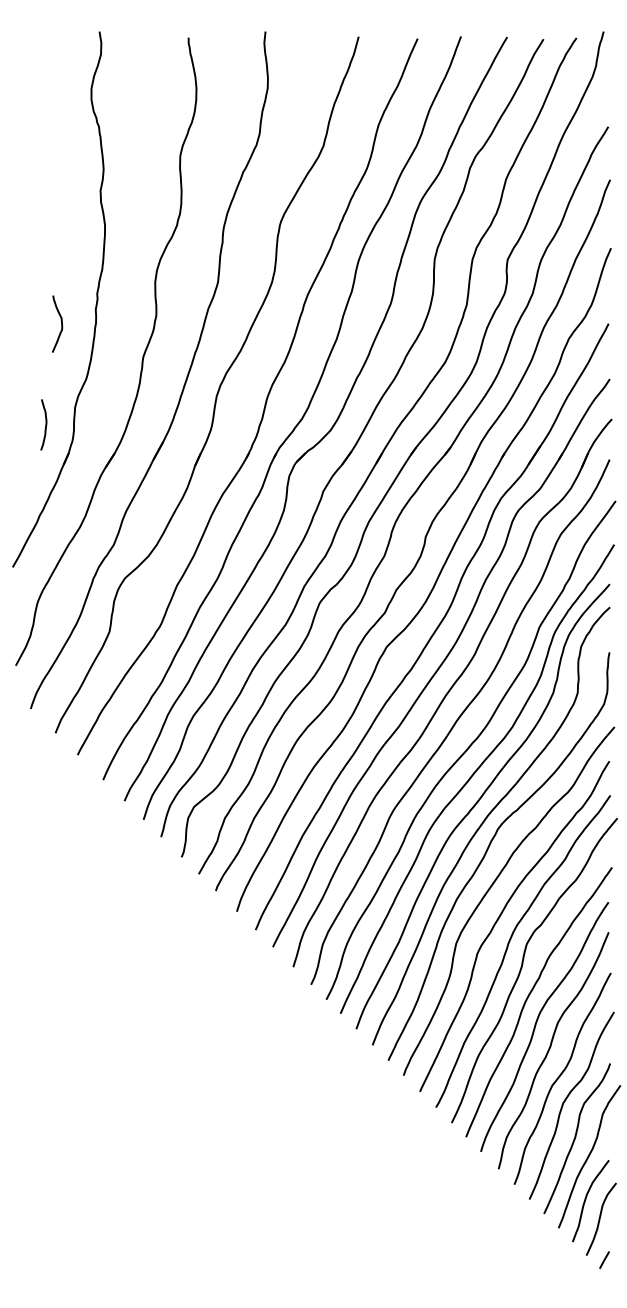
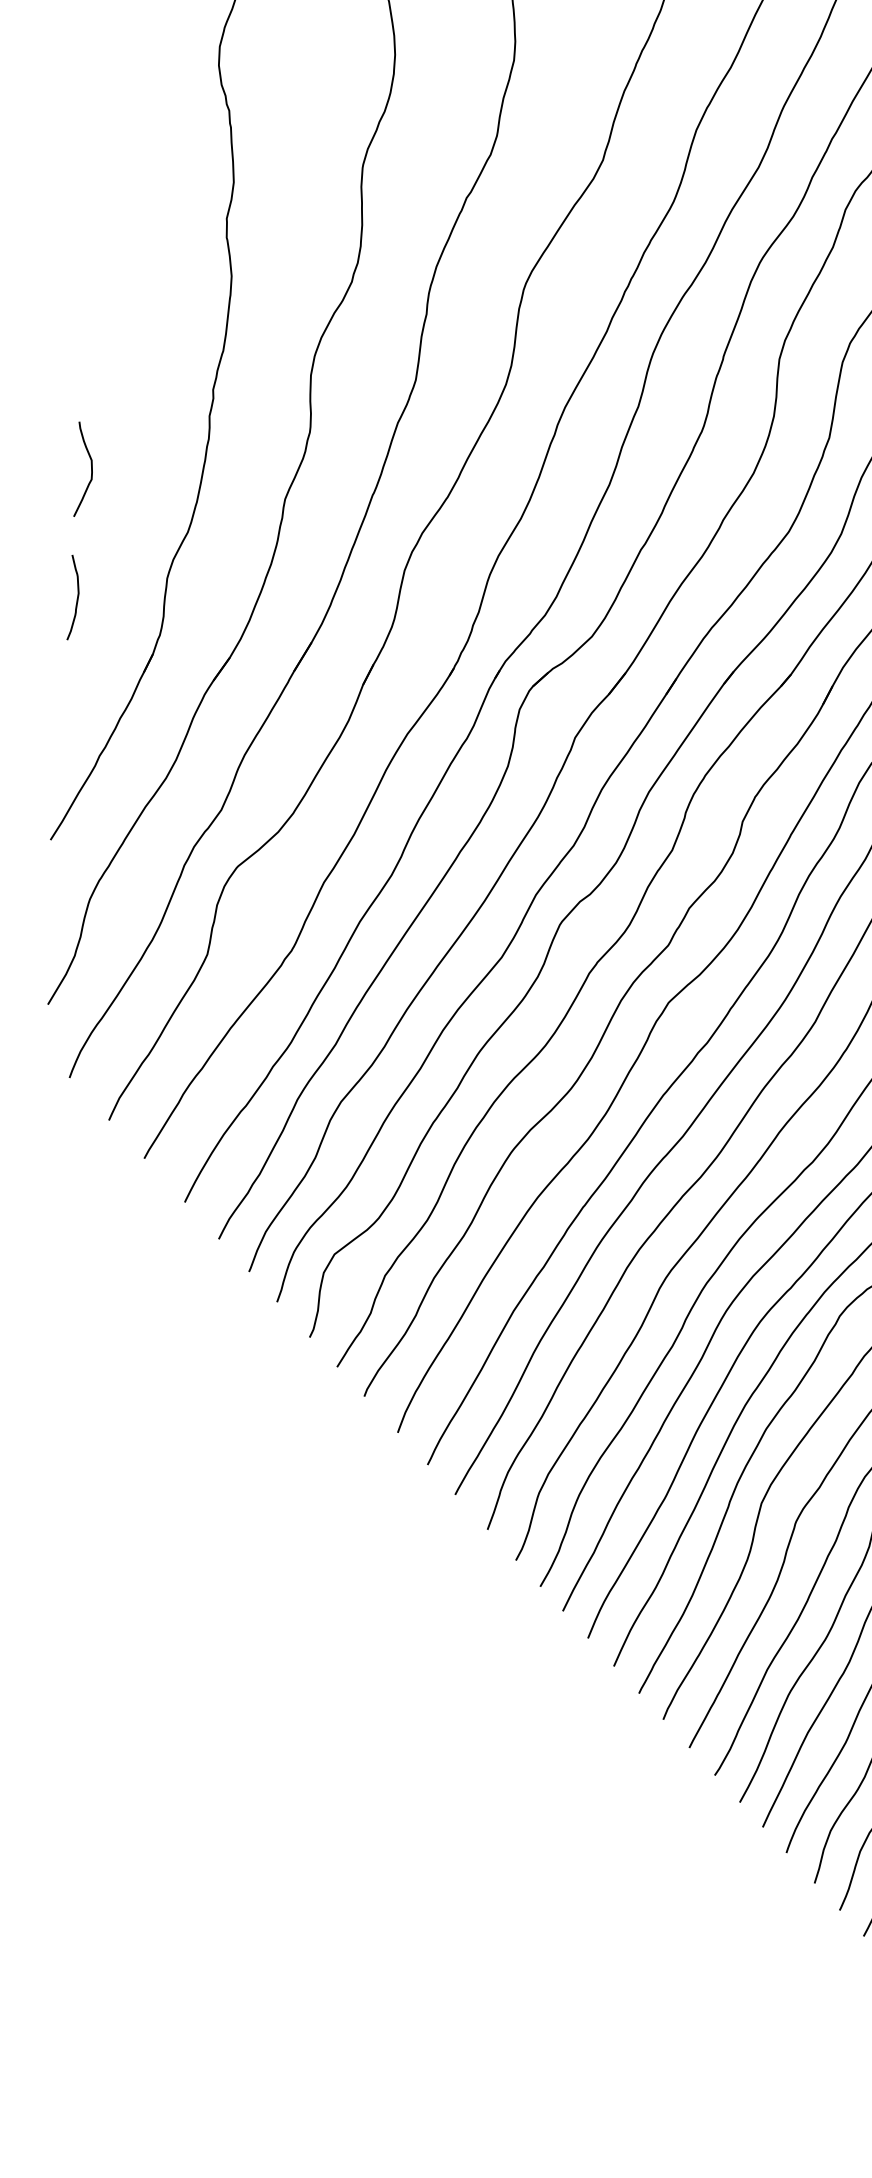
curve: (61, 323) -> (91, 468), moved
curve: (45, 424) -> (76, 597), moved

